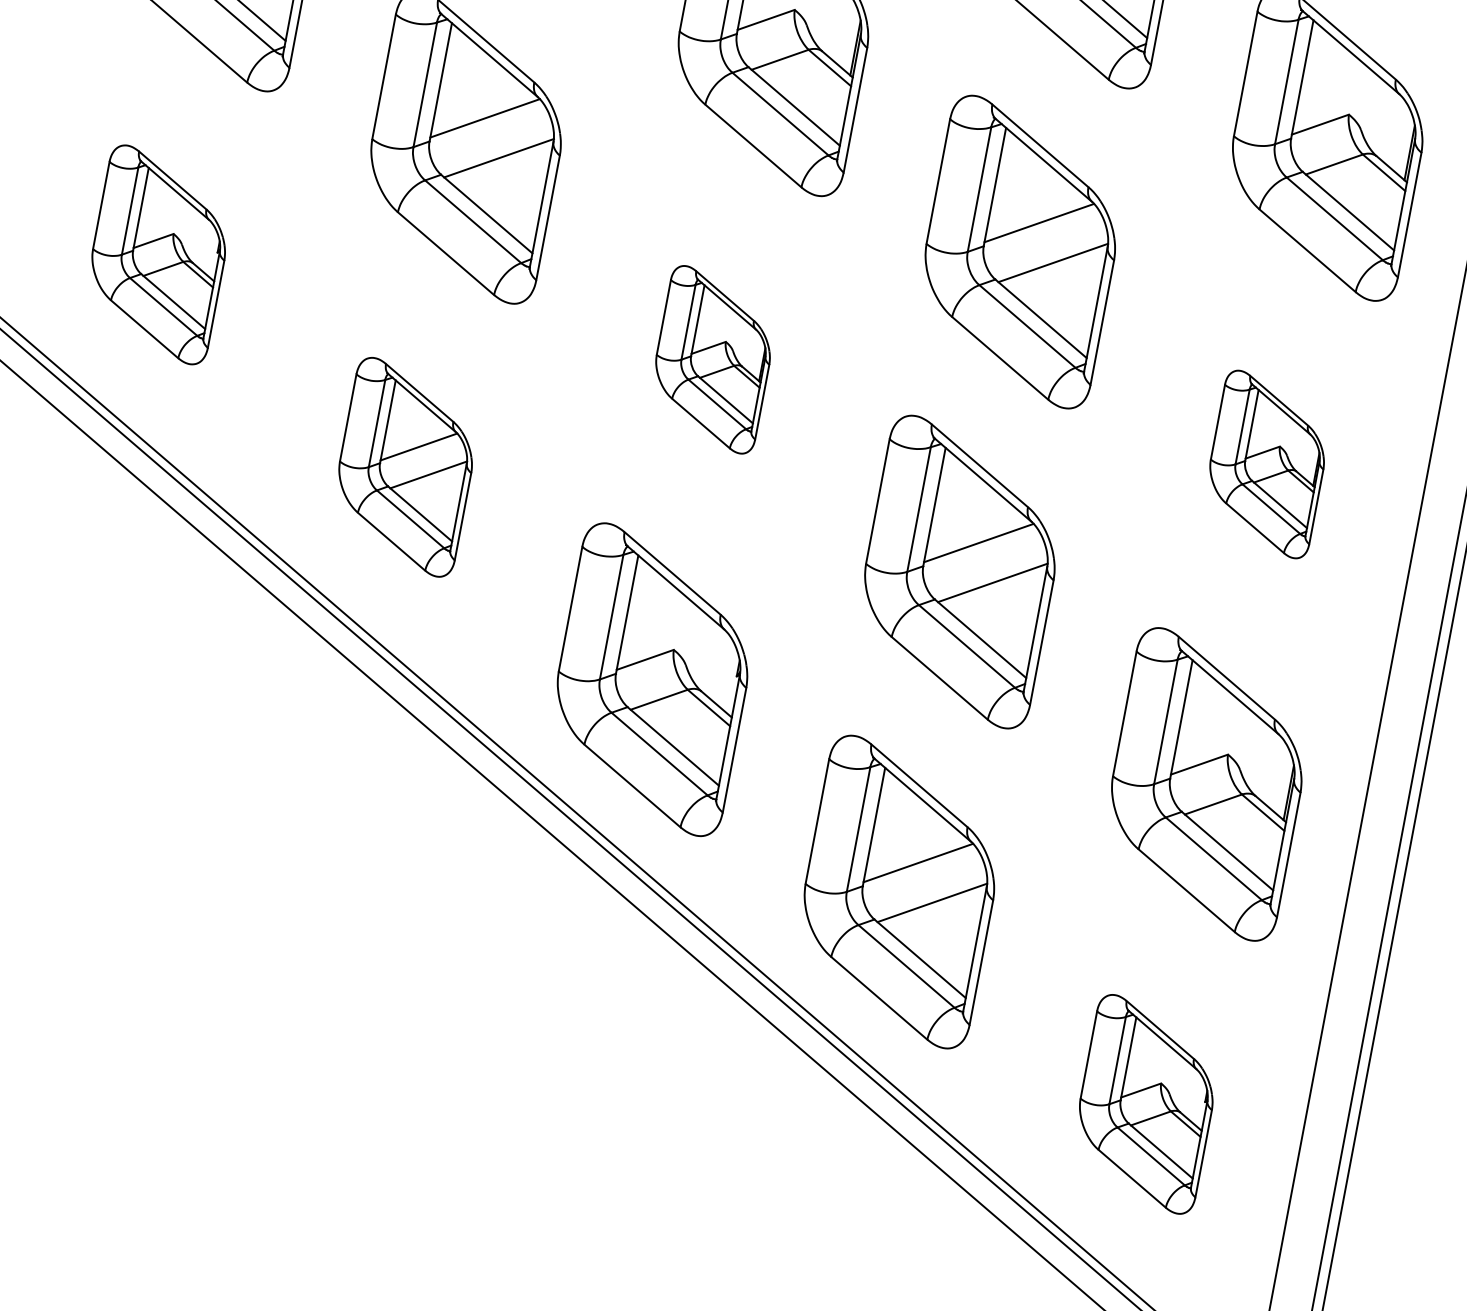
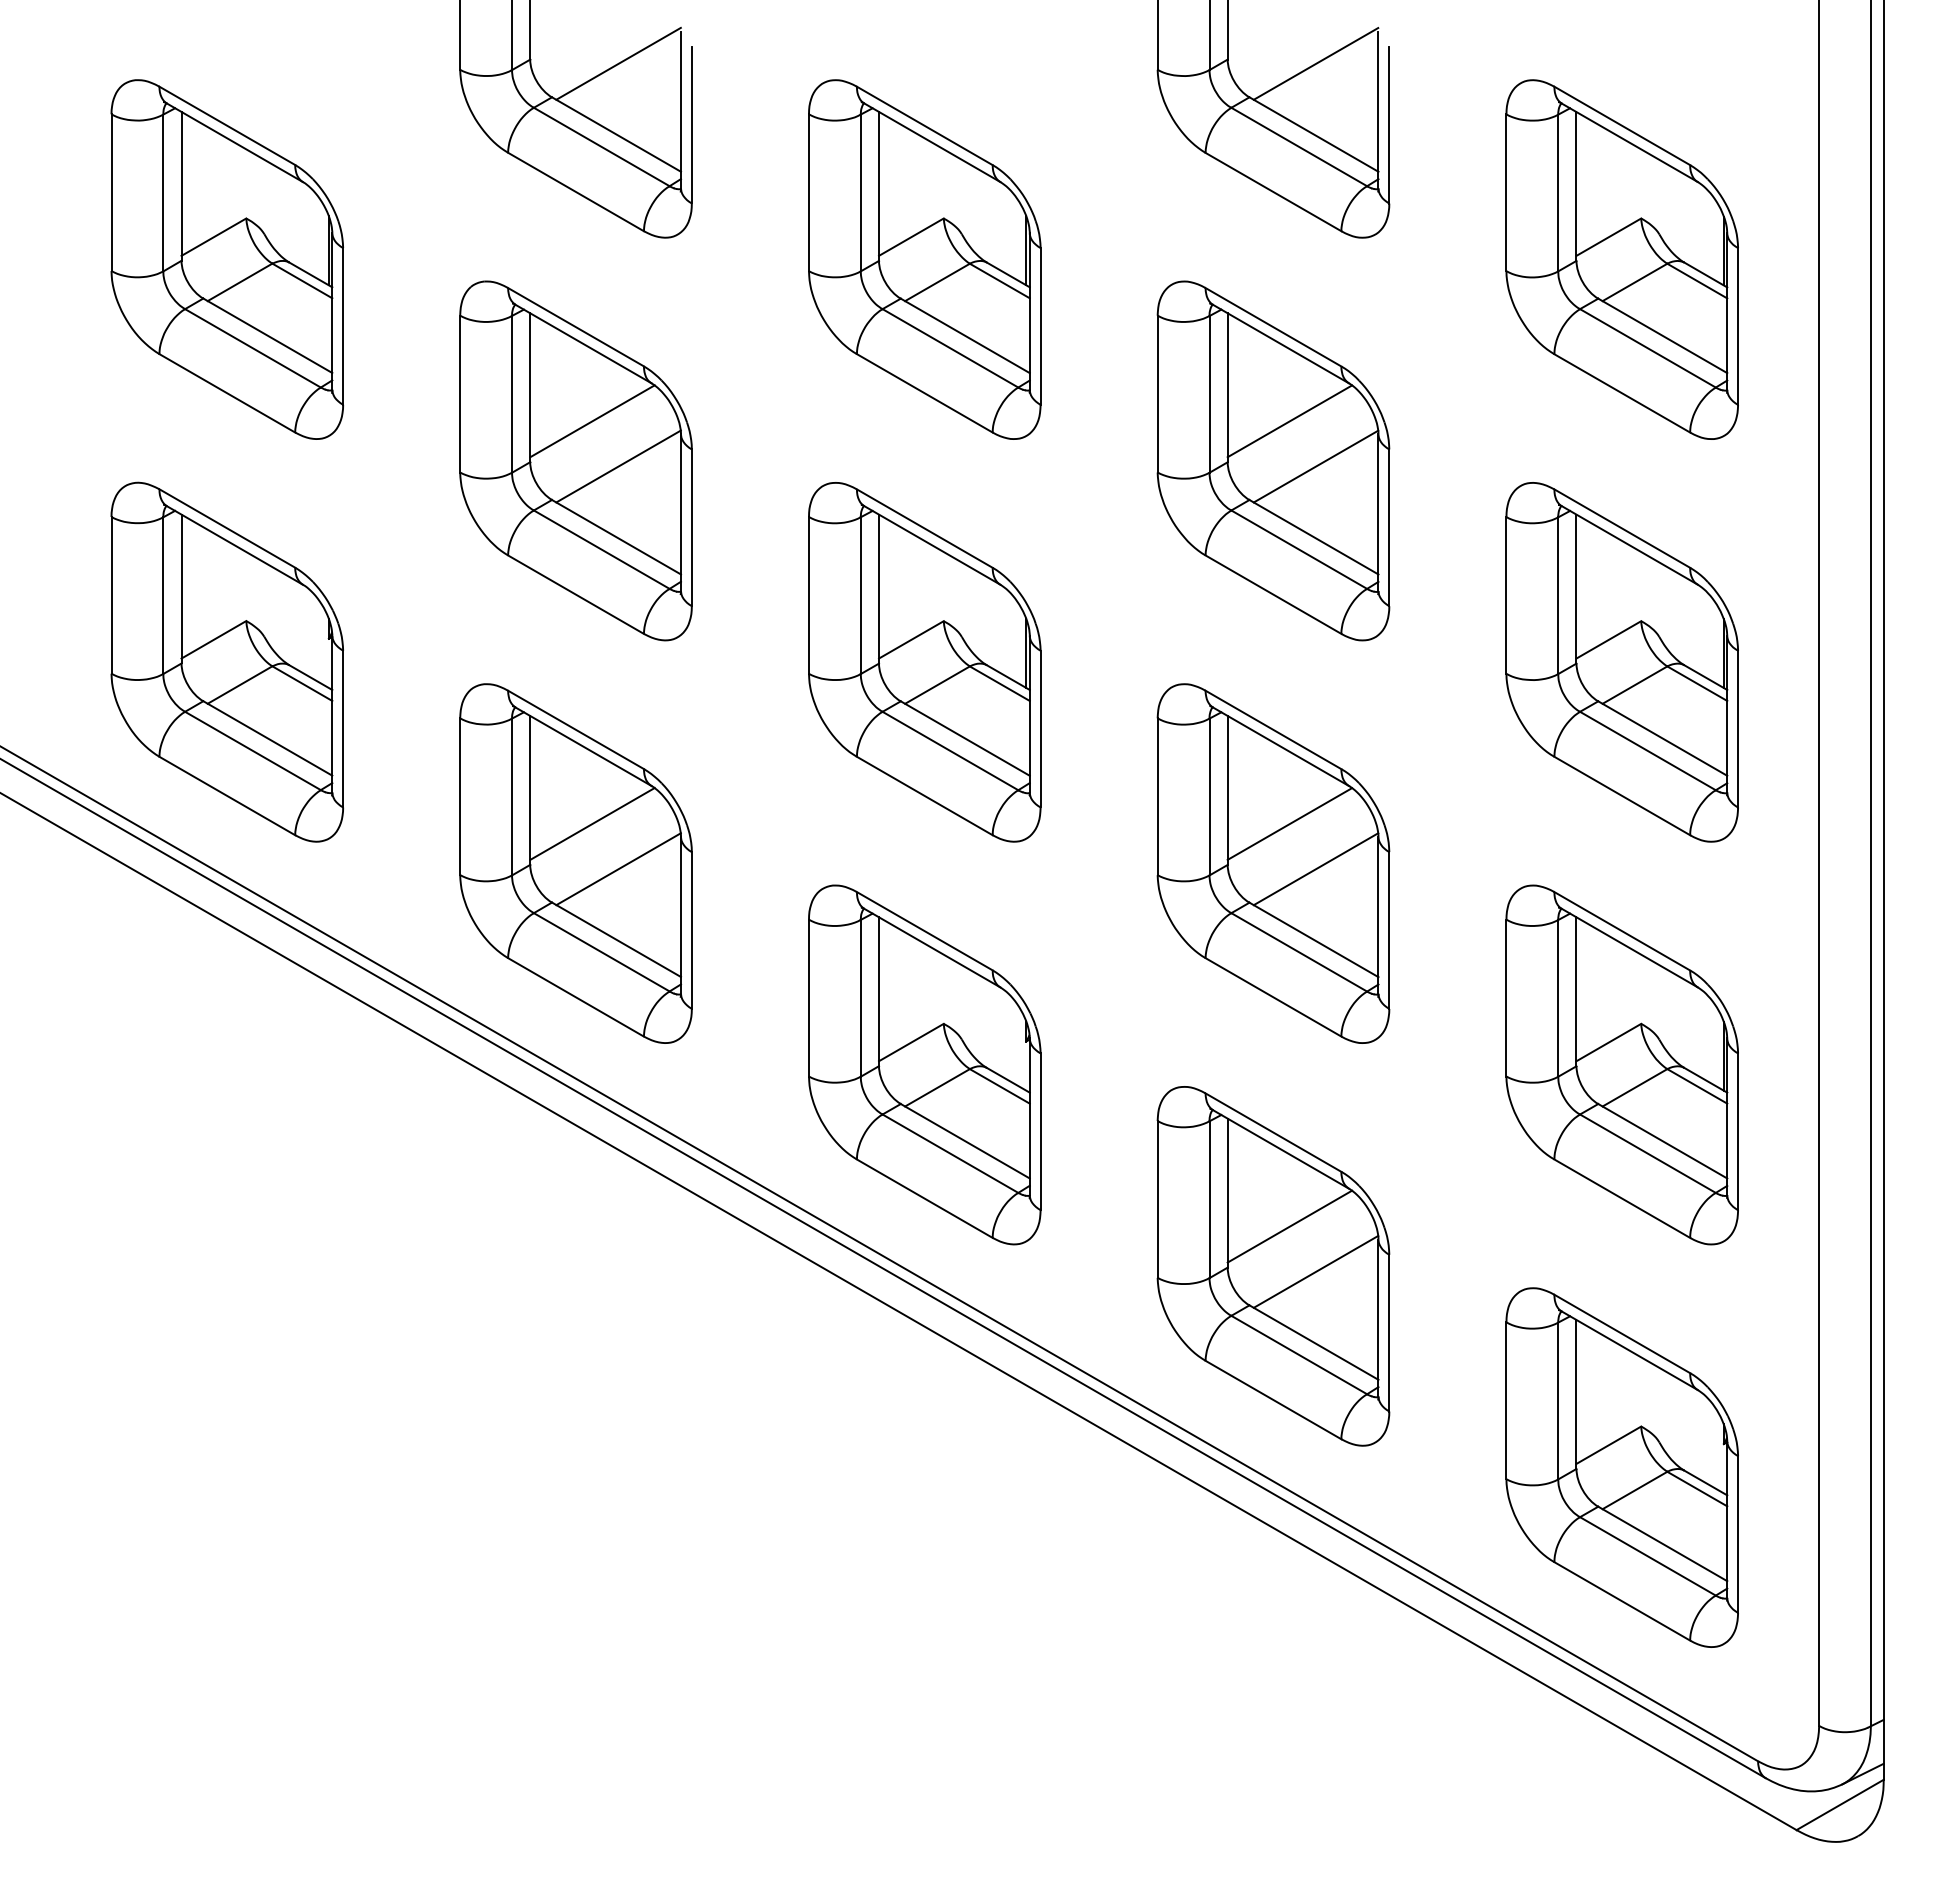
part: (158, 254) -> (226, 661), size x1.43
part: (712, 359) -> (924, 662), size x1.67
part: (1266, 464) -> (1621, 662), size x1.67
part: (405, 467) -> (575, 863), size x1.43
part: (1145, 1104) -> (1621, 1467), size x1.43

